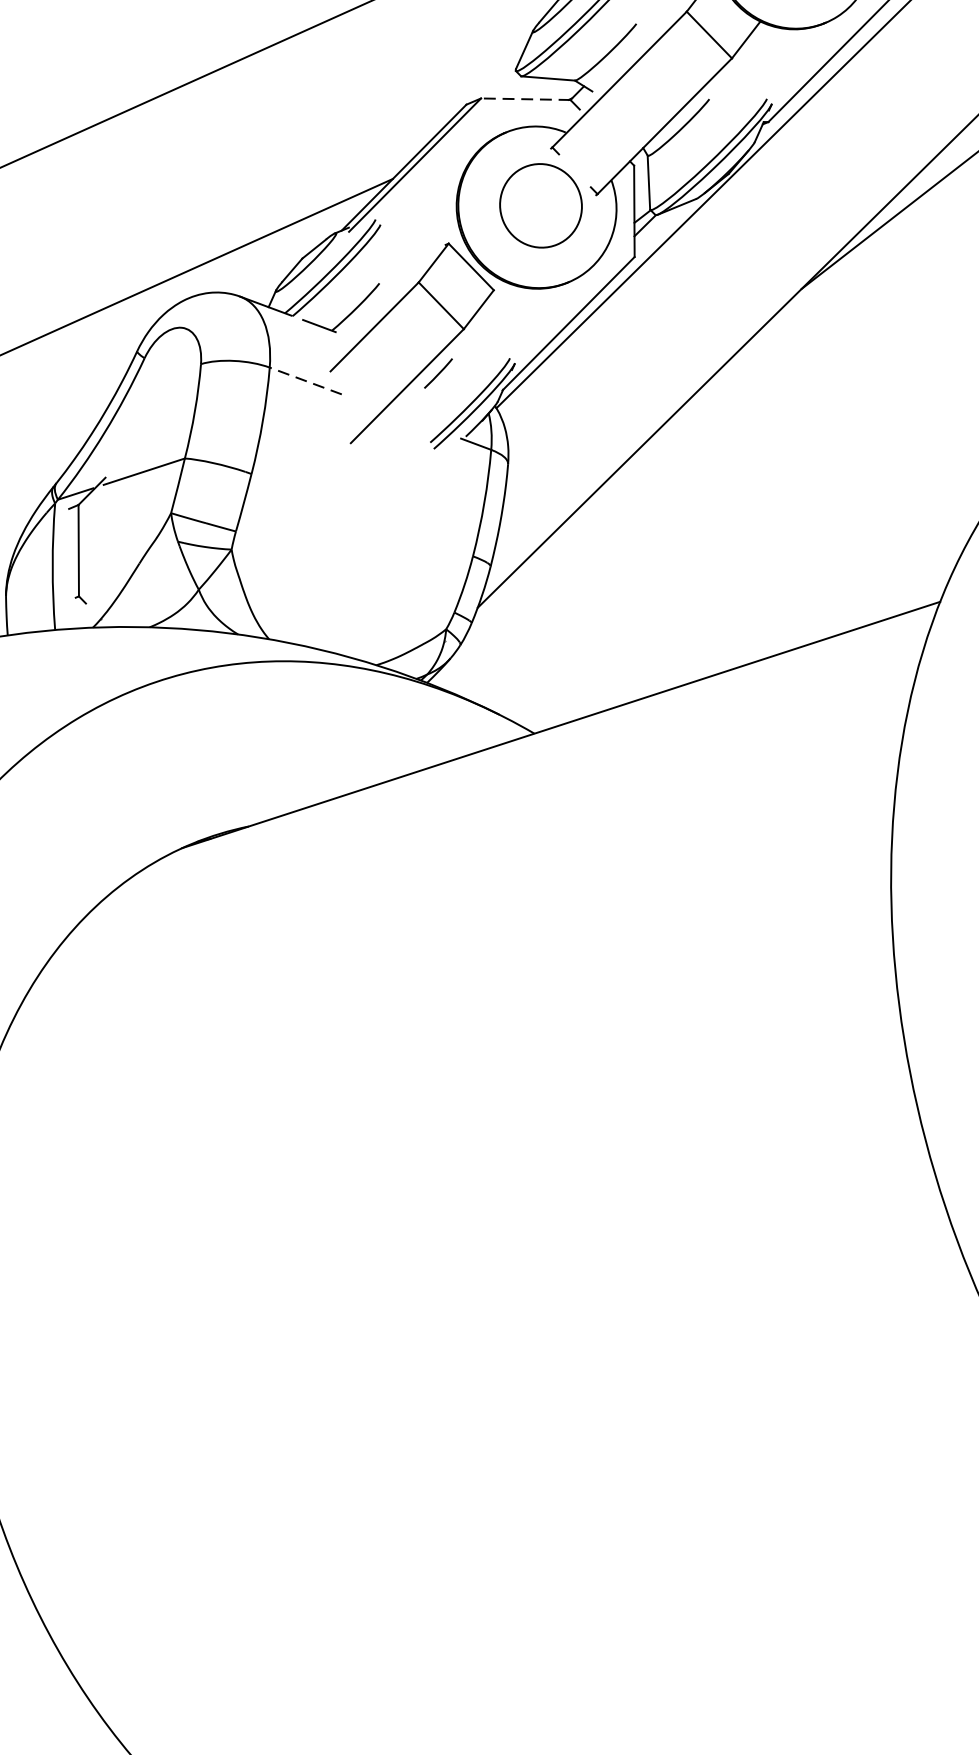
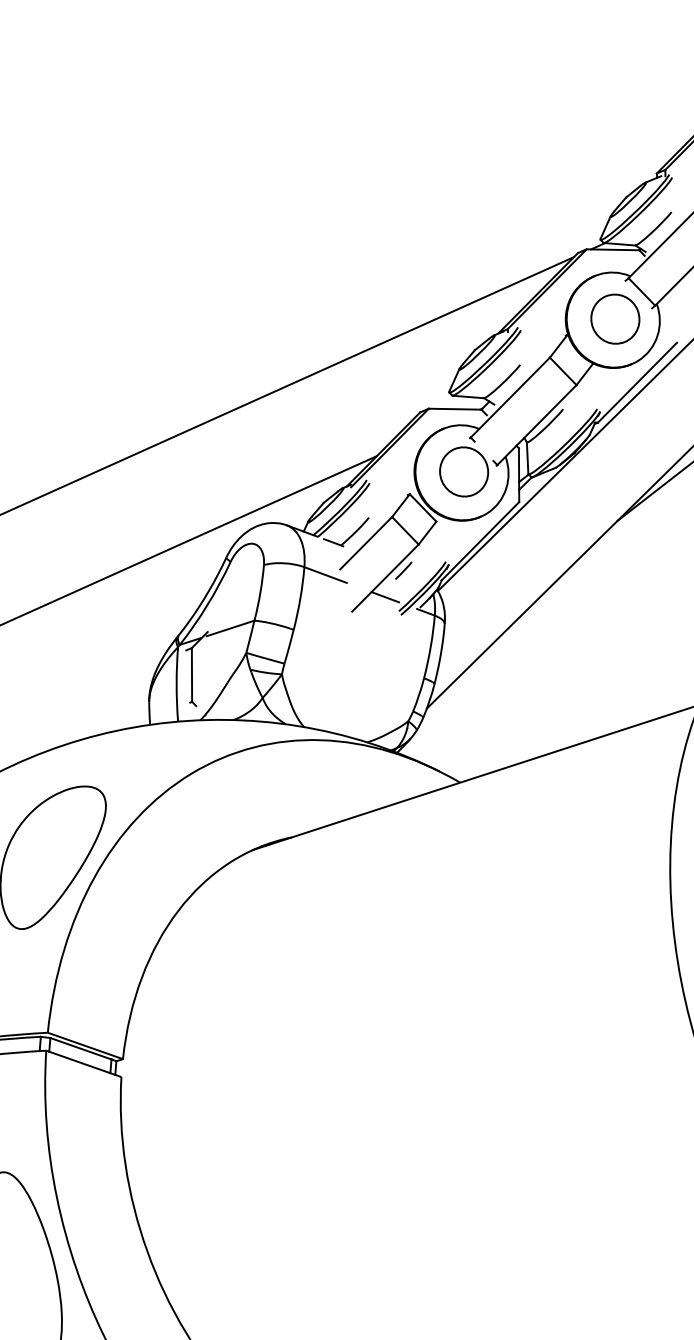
line: (524, 99) -> (454, 409), dashed -> solid
line: (305, 381) -> (325, 575), dashed -> solid
line: (407, 419) -> (385, 597), added

